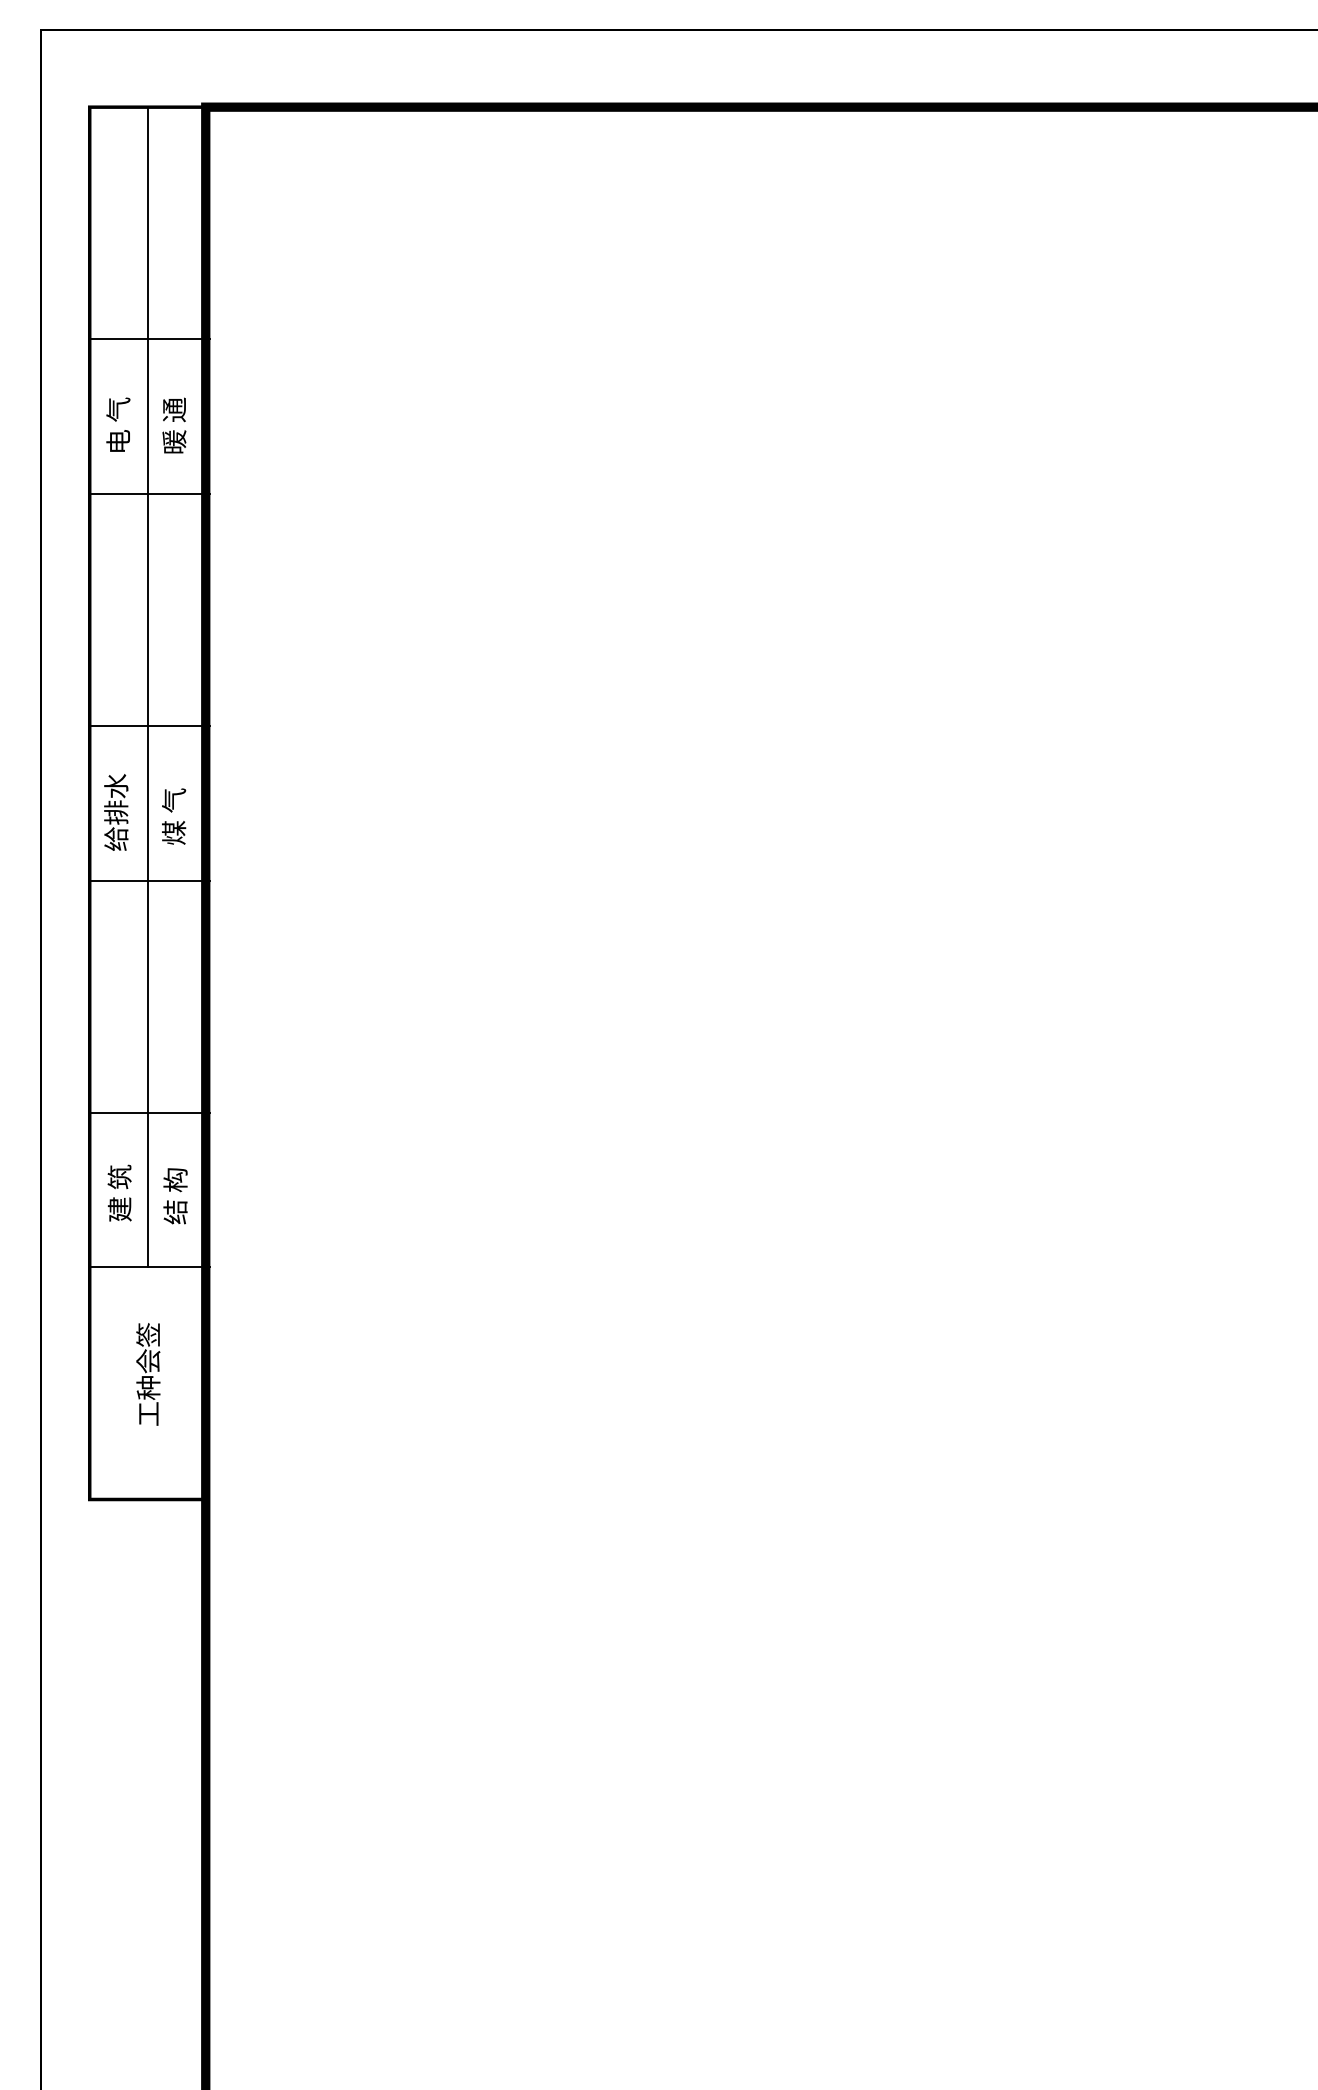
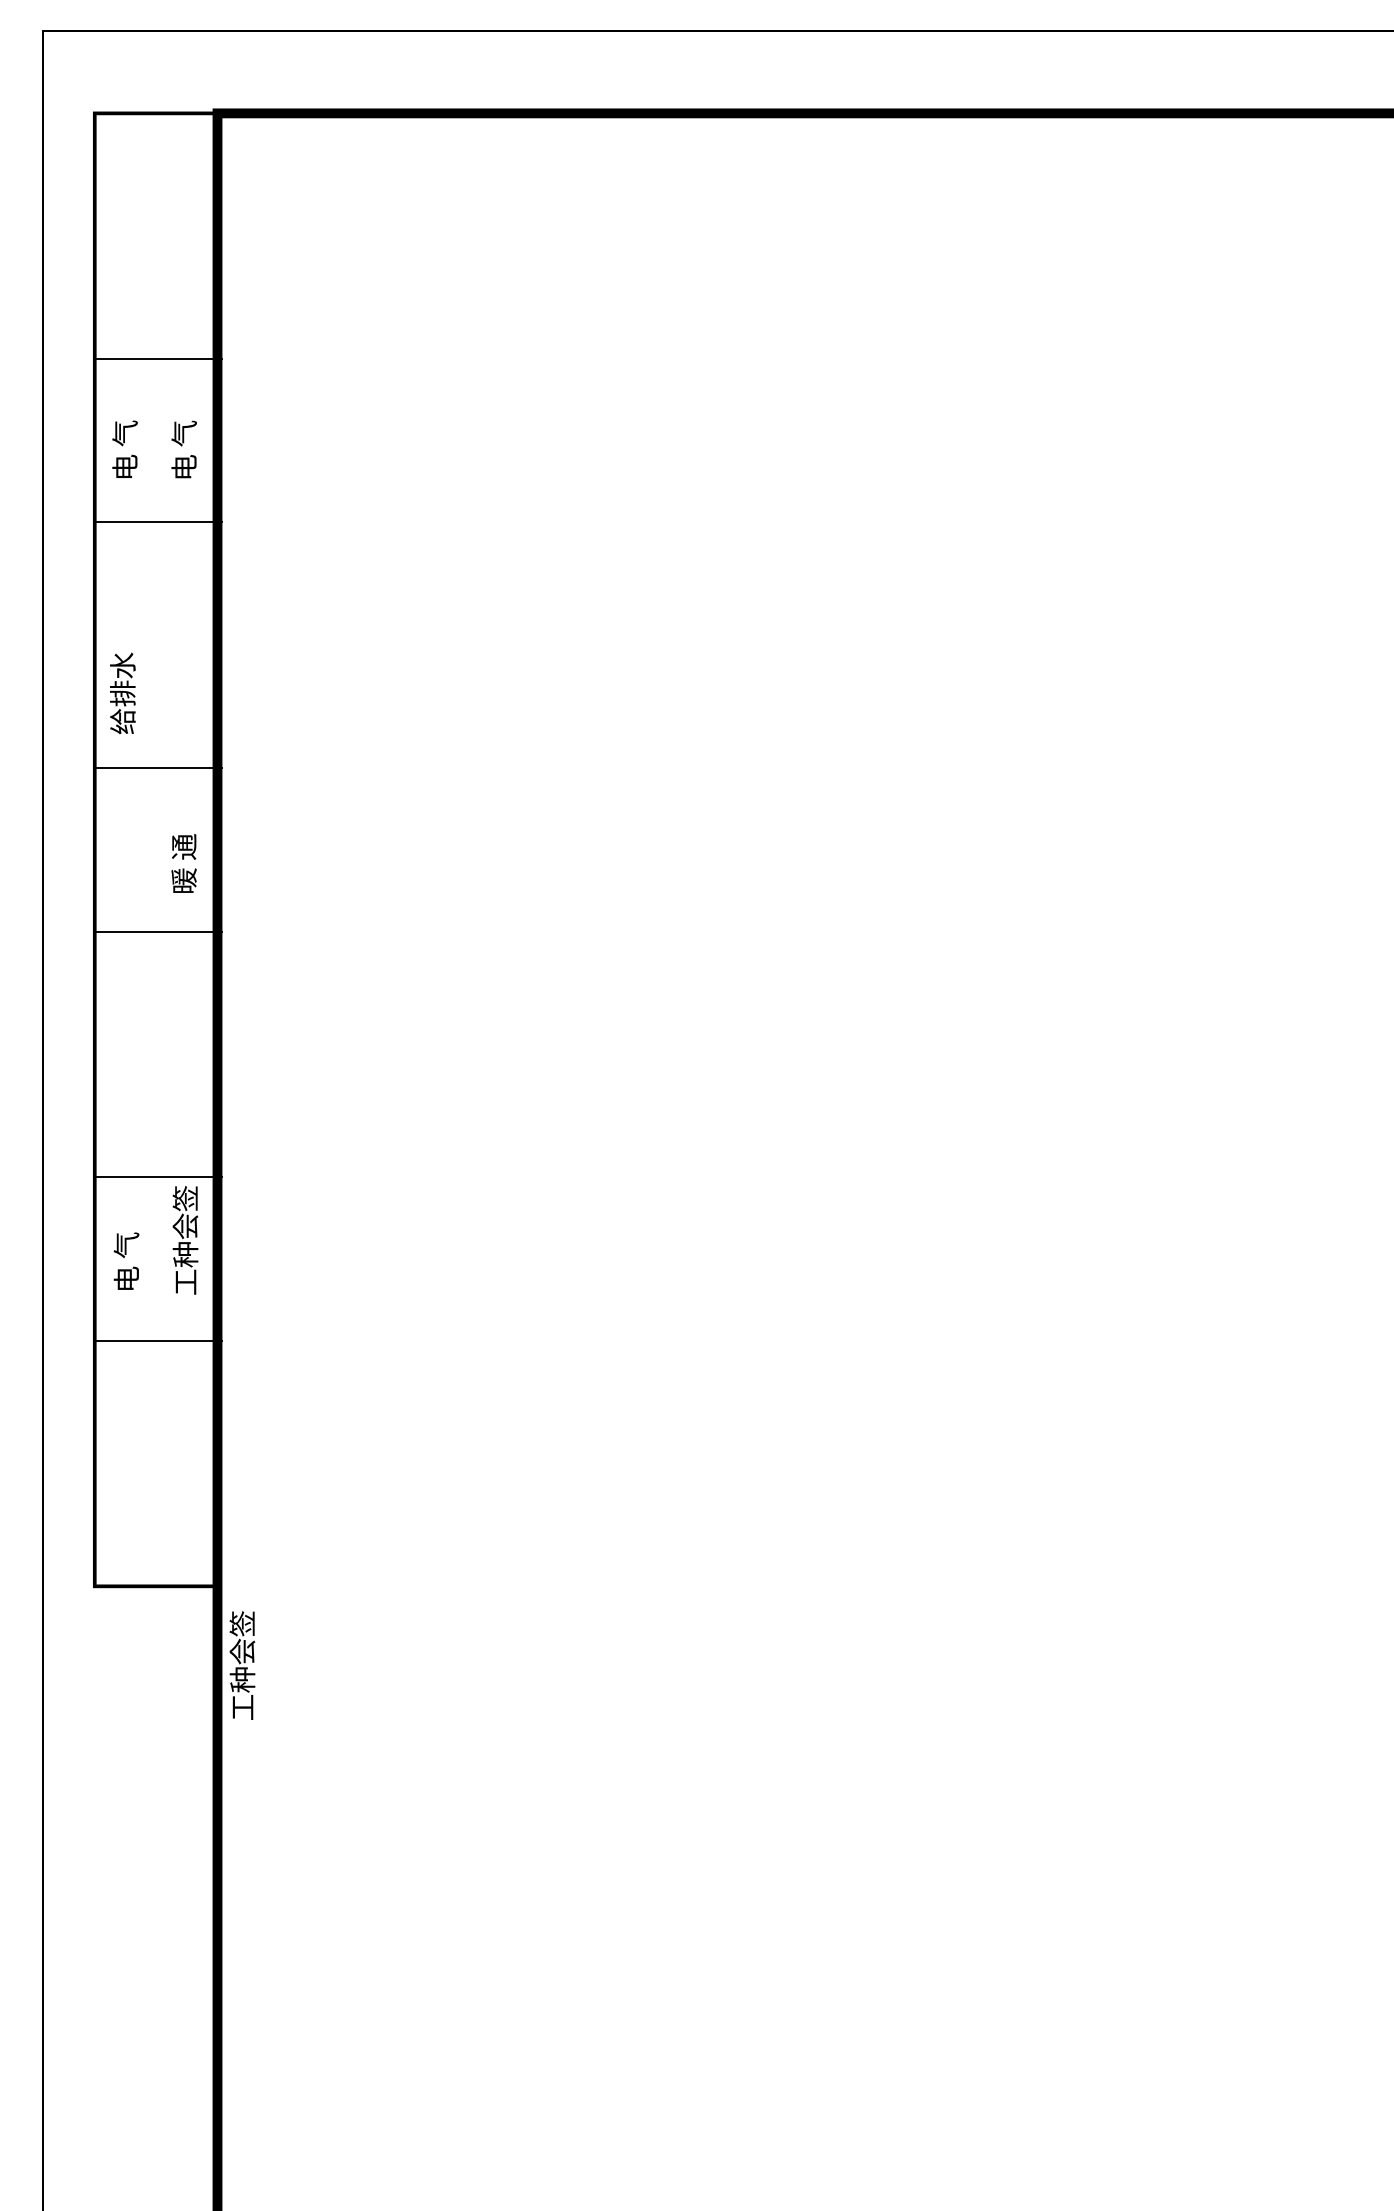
text: (174, 425) -> (184, 450), 暖 通 -> 电 气
line: (147, 687) -> (155, 727), removed
text: (116, 812) -> (123, 693), moved
text: (174, 816) -> (184, 863), 煤 气 -> 暖 通
text: (175, 1172) -> (185, 1240), 结 构 -> 工种会签
text: (119, 1192) -> (126, 1261), 建 筑 -> 电 气
text: (148, 1374) -> (242, 1665), moved

